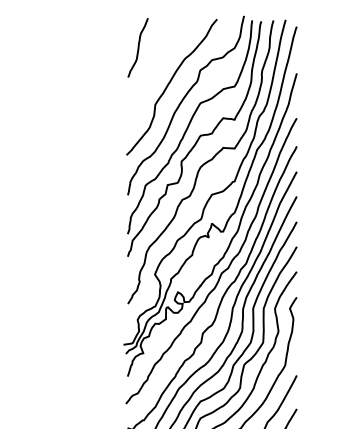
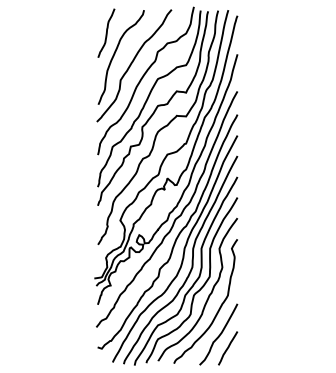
curve: (149, 73) -> (115, 54), added

